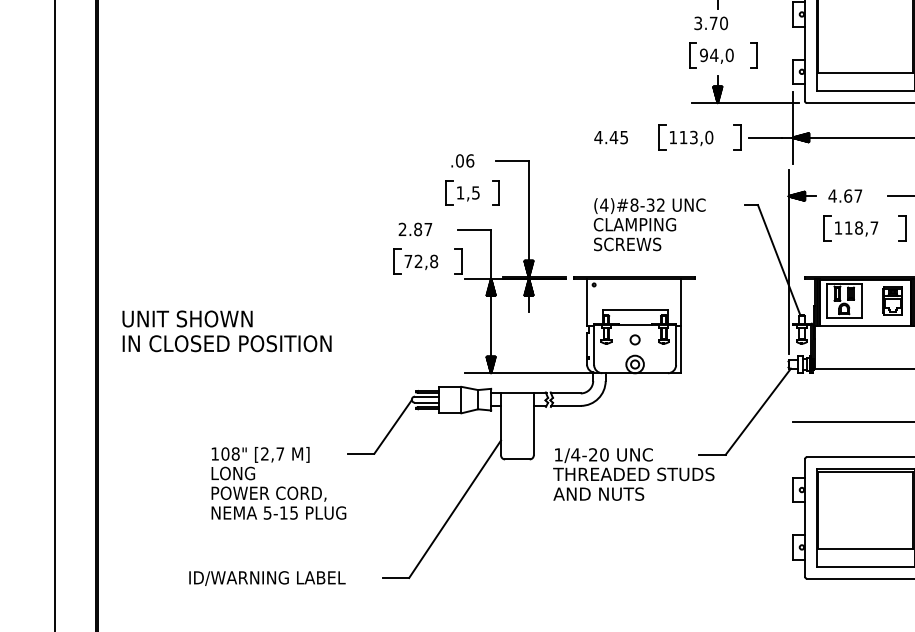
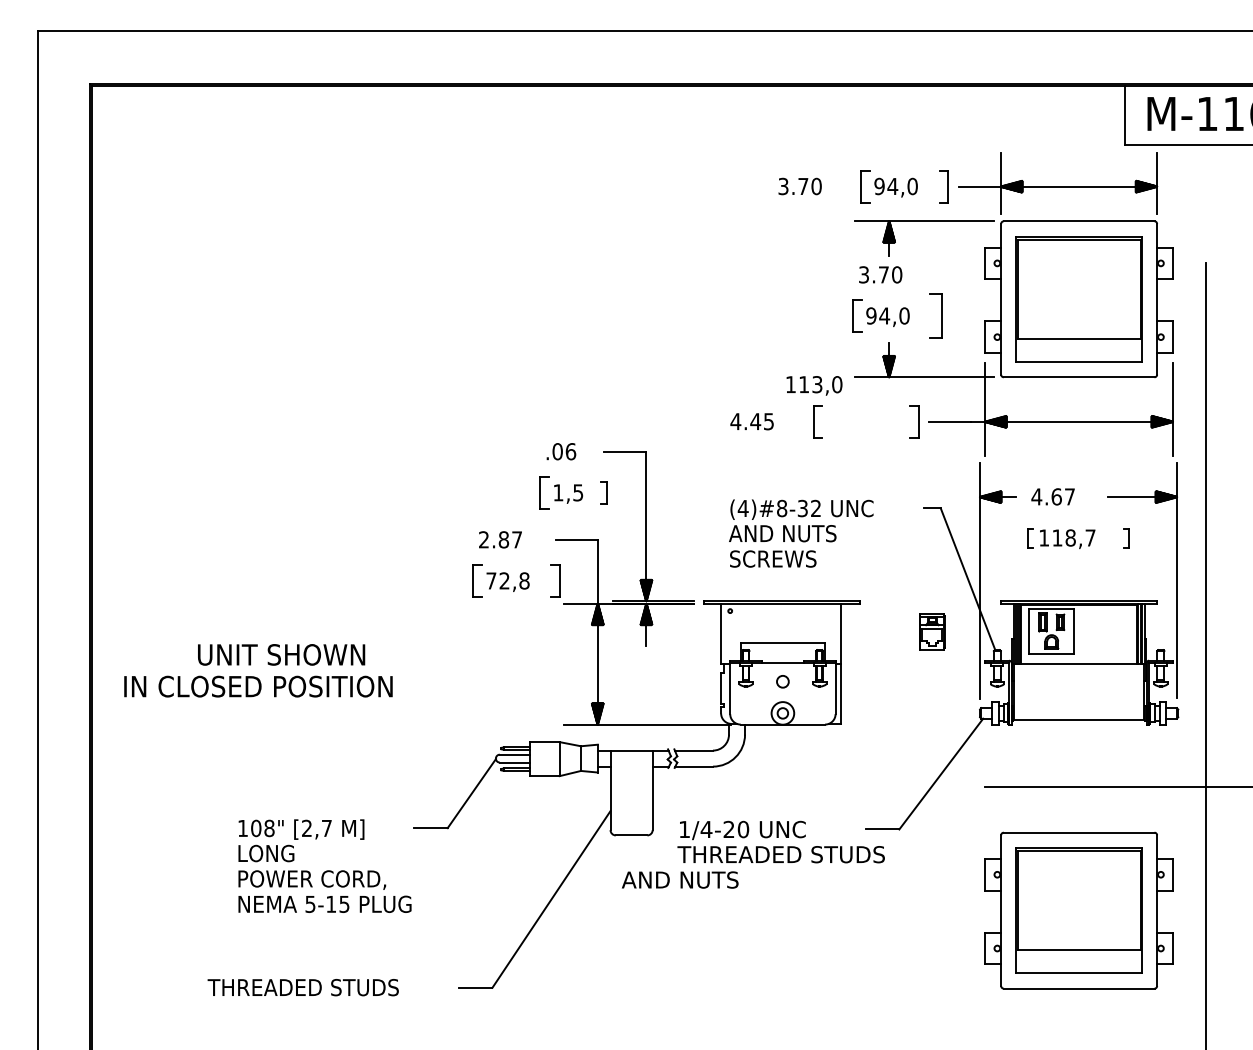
part: (753, 54) -> (935, 315), size x1.4
text: (691, 138) -> (814, 385), moved
part: (496, 192) -> (604, 492), size x0.7
text: (634, 224) -> (782, 533), CLAMPING -> AND NUTS
part: (827, 227) -> (1030, 537), size x0.6
part: (902, 227) -> (1126, 537), size x0.6
part: (893, 300) -> (932, 631), moved
text: (187, 318) -> (281, 654), moved
text: (599, 493) -> (680, 879), moved
text: (266, 578) -> (308, 988), ID/WARNING LABEL -> THREADED STUDS

